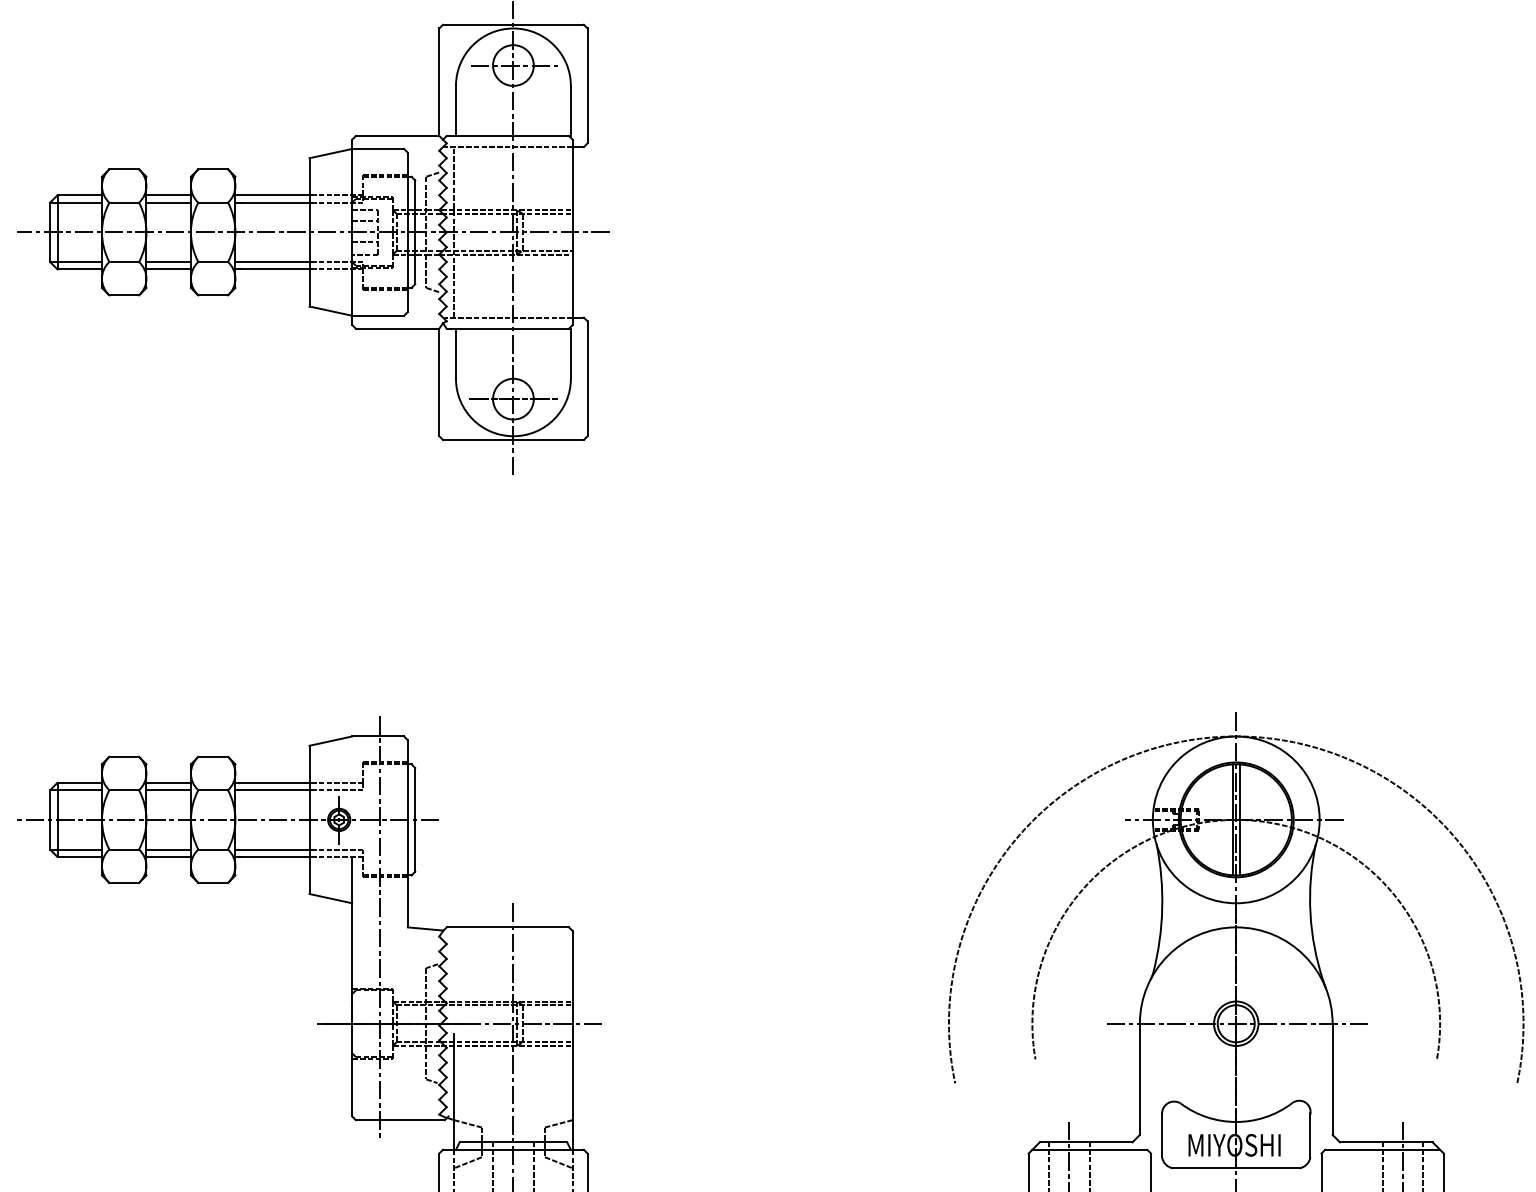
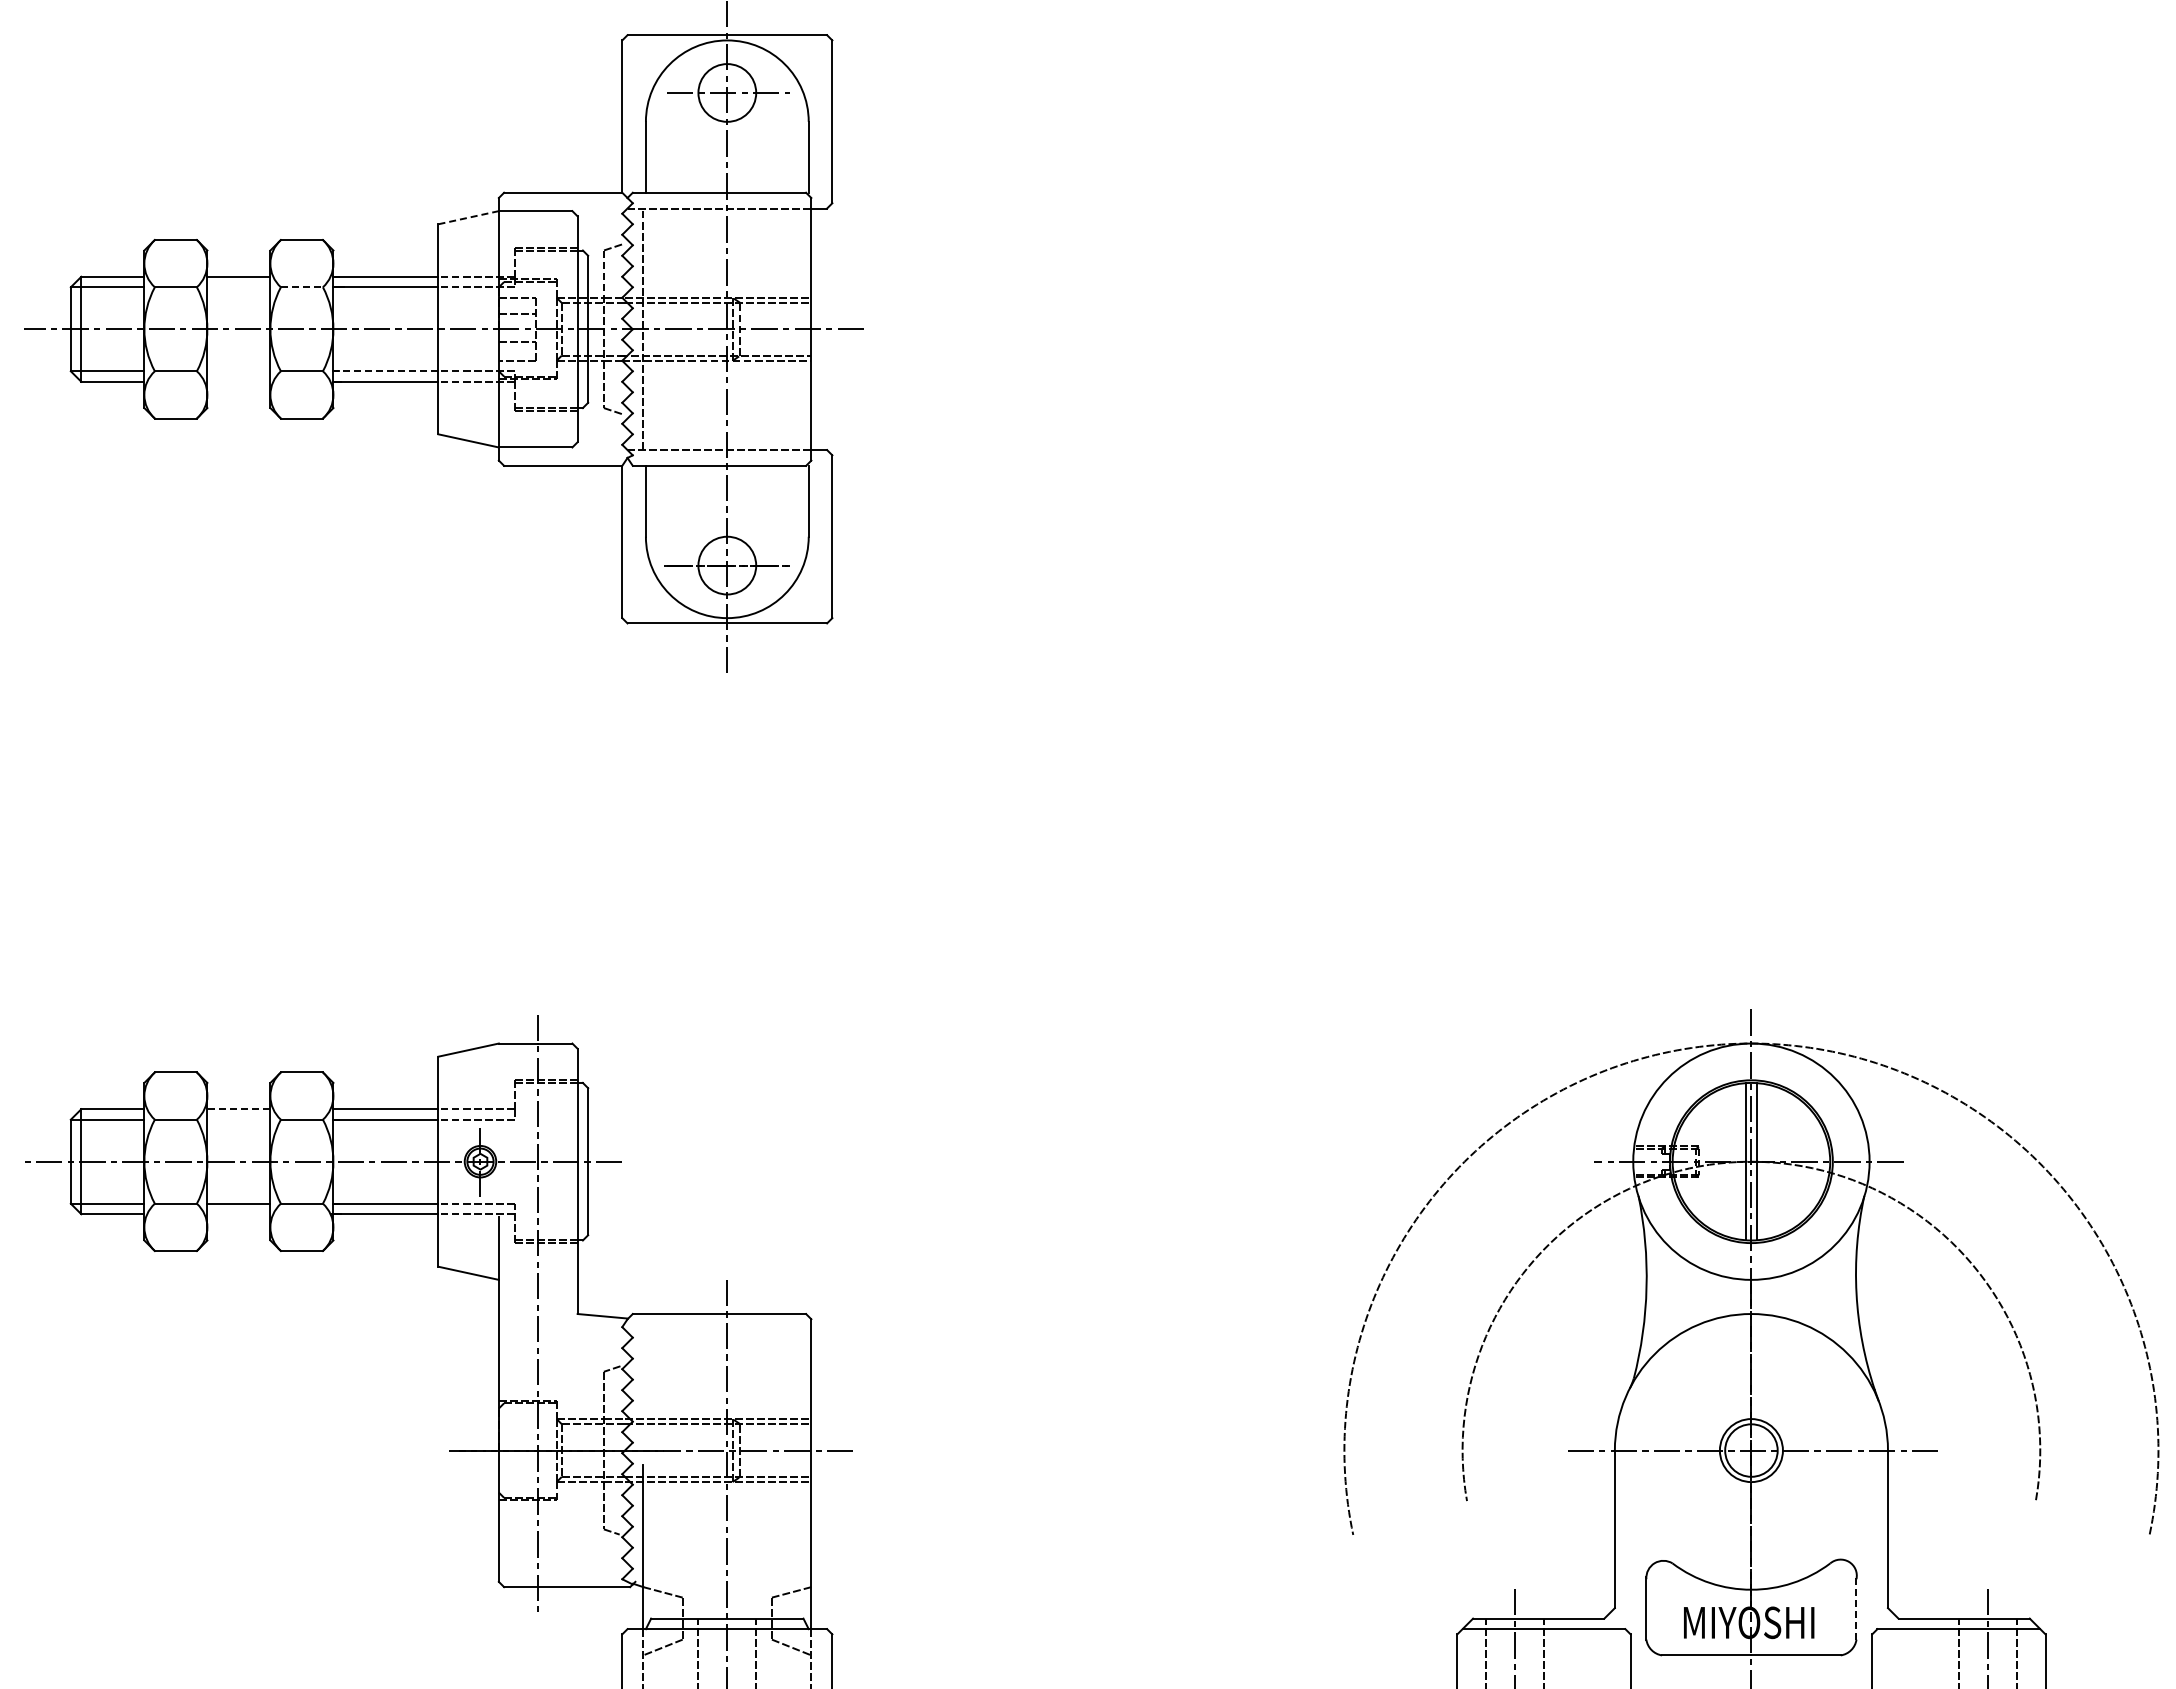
line: (330, 153) -> (468, 217), solid -> dashed
line: (168, 202) -> (238, 287), removed
line: (213, 202) -> (302, 287), solid -> dashed
line: (168, 262) -> (238, 371), removed
line: (272, 262) -> (385, 371), solid -> dashed
line: (168, 269) -> (238, 381), removed
line: (168, 783) -> (238, 1109), solid -> dashed
line: (168, 790) -> (238, 1119), removed
line: (168, 857) -> (238, 1214), removed
line: (1310, 1135) -> (1856, 1608), solid -> dashed

